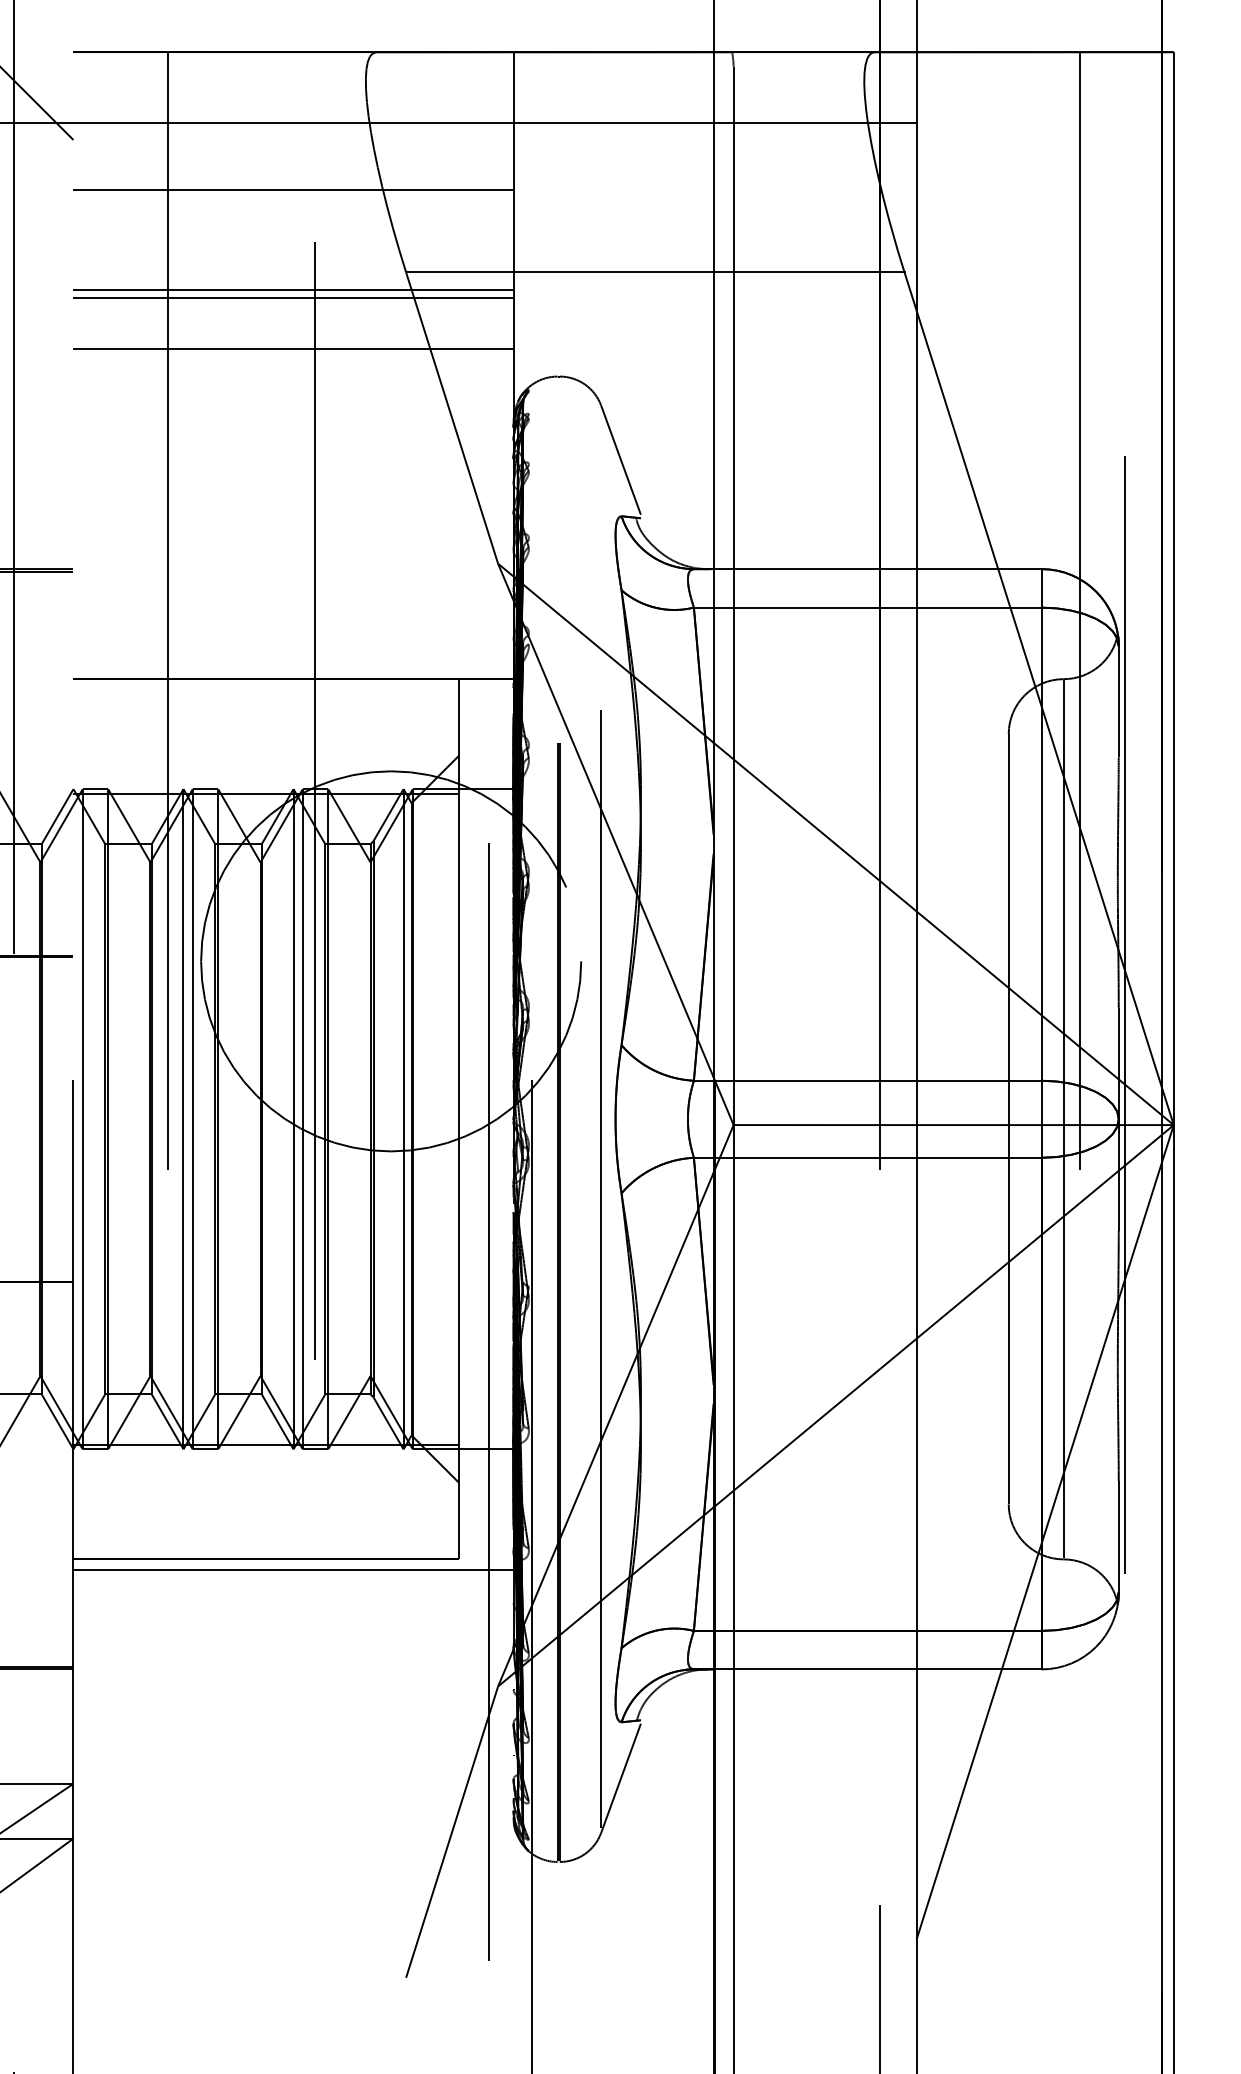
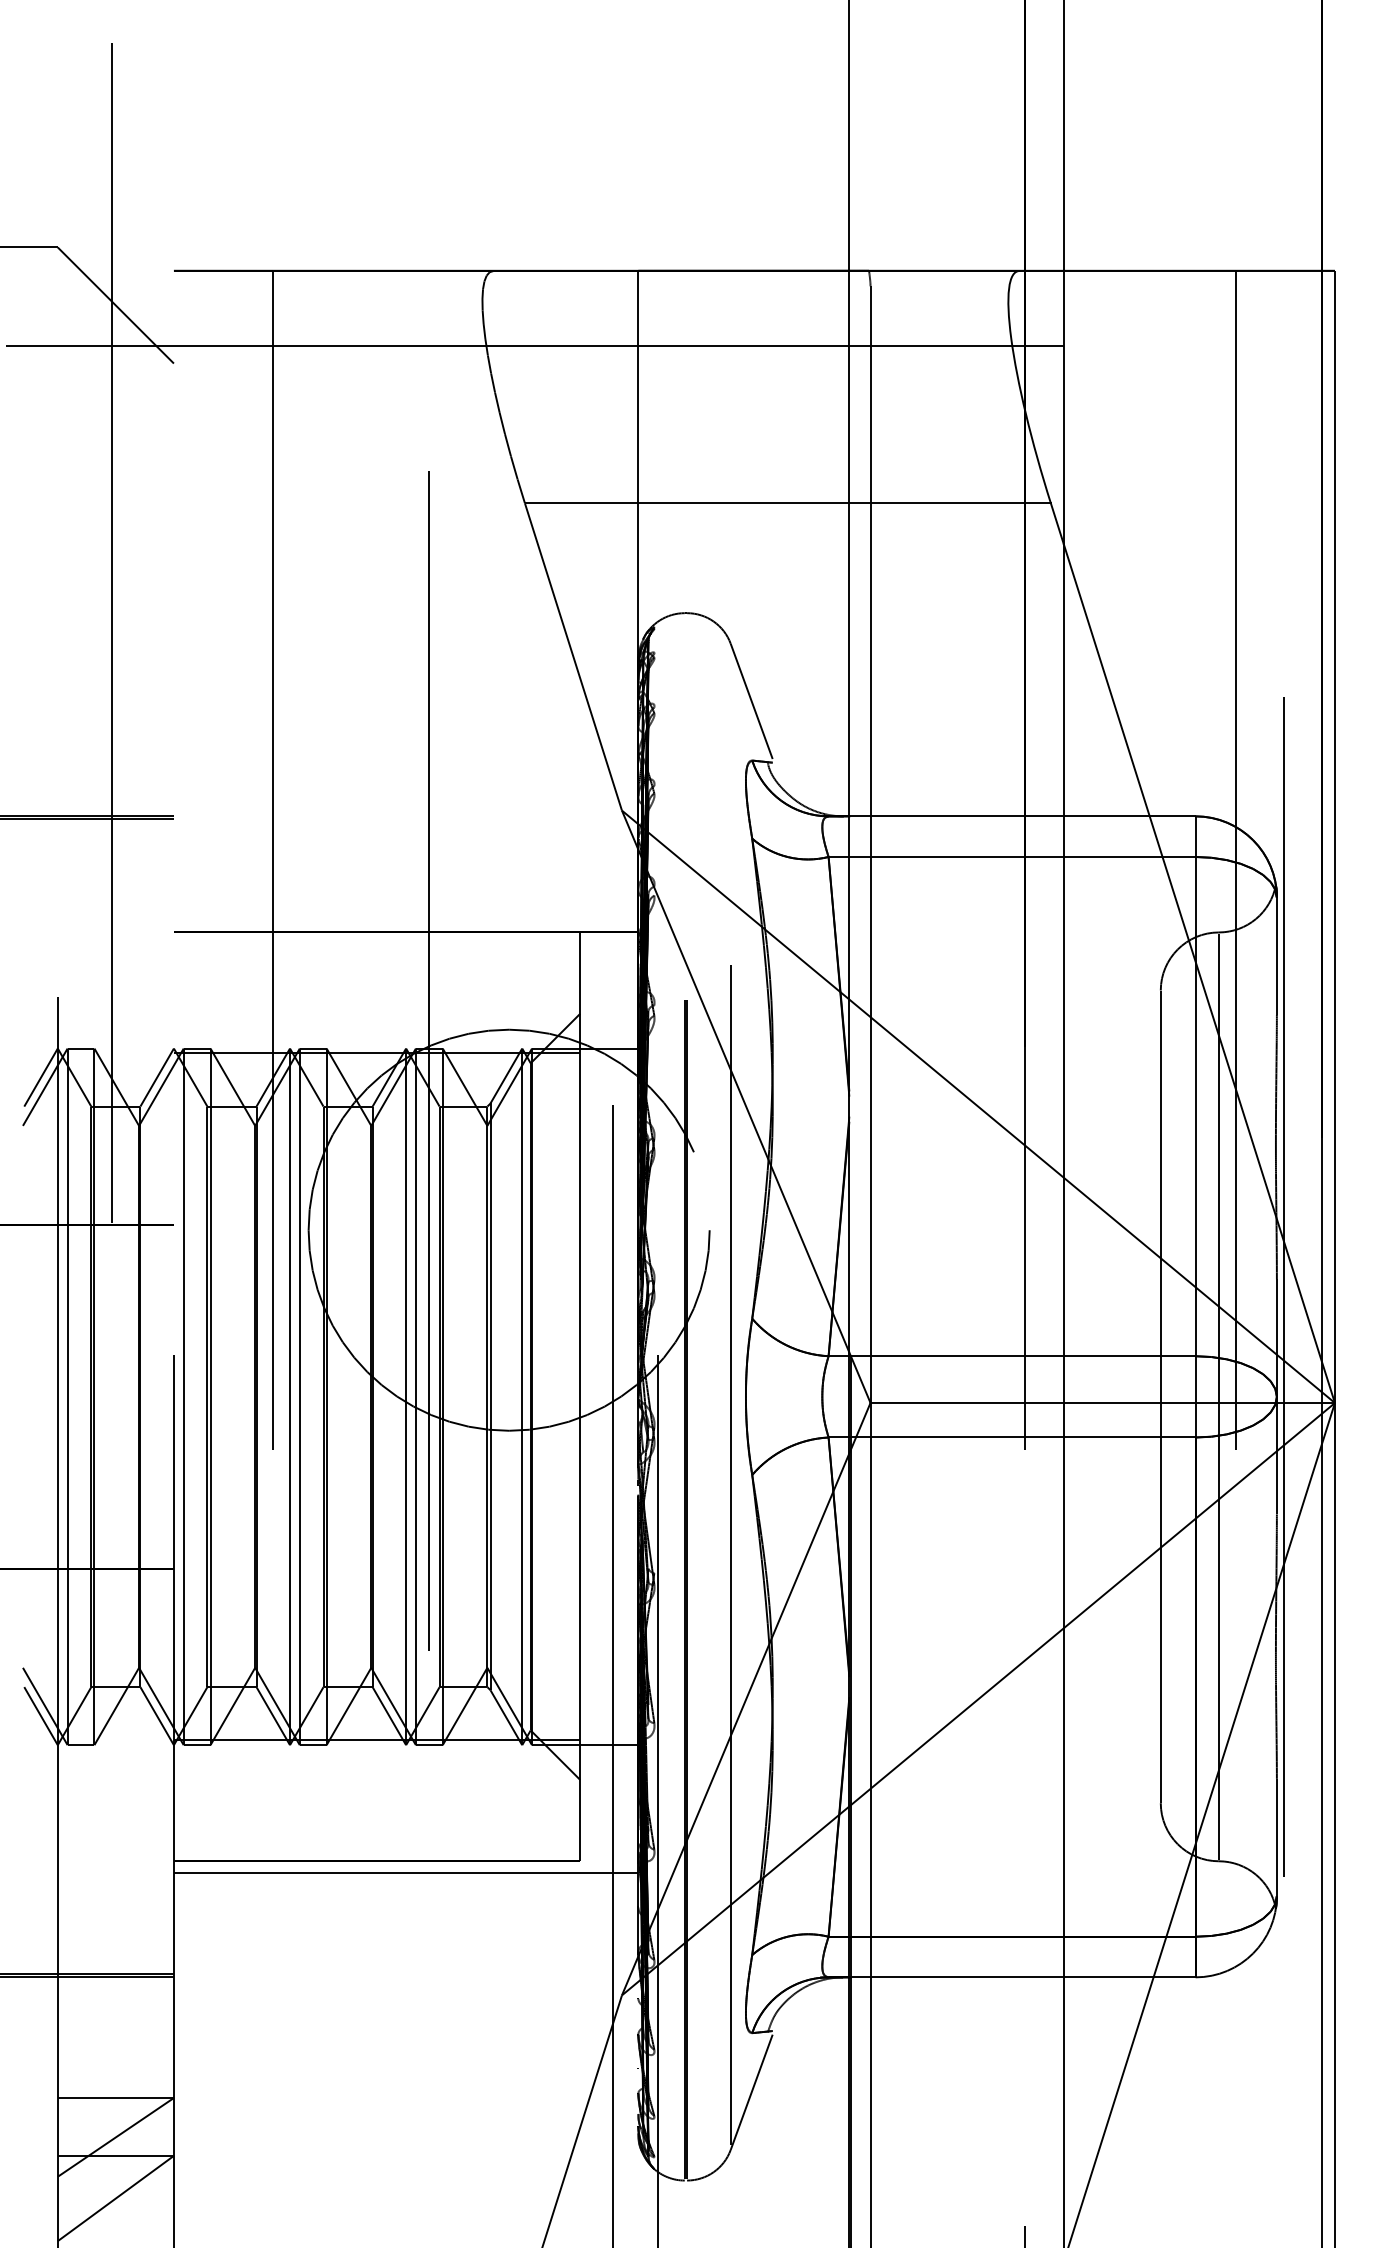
line: (292, 189) -> (405, 415), removed
line: (292, 290) -> (405, 522), removed
line: (292, 298) -> (405, 530), removed
line: (292, 349) -> (405, 584), removed

